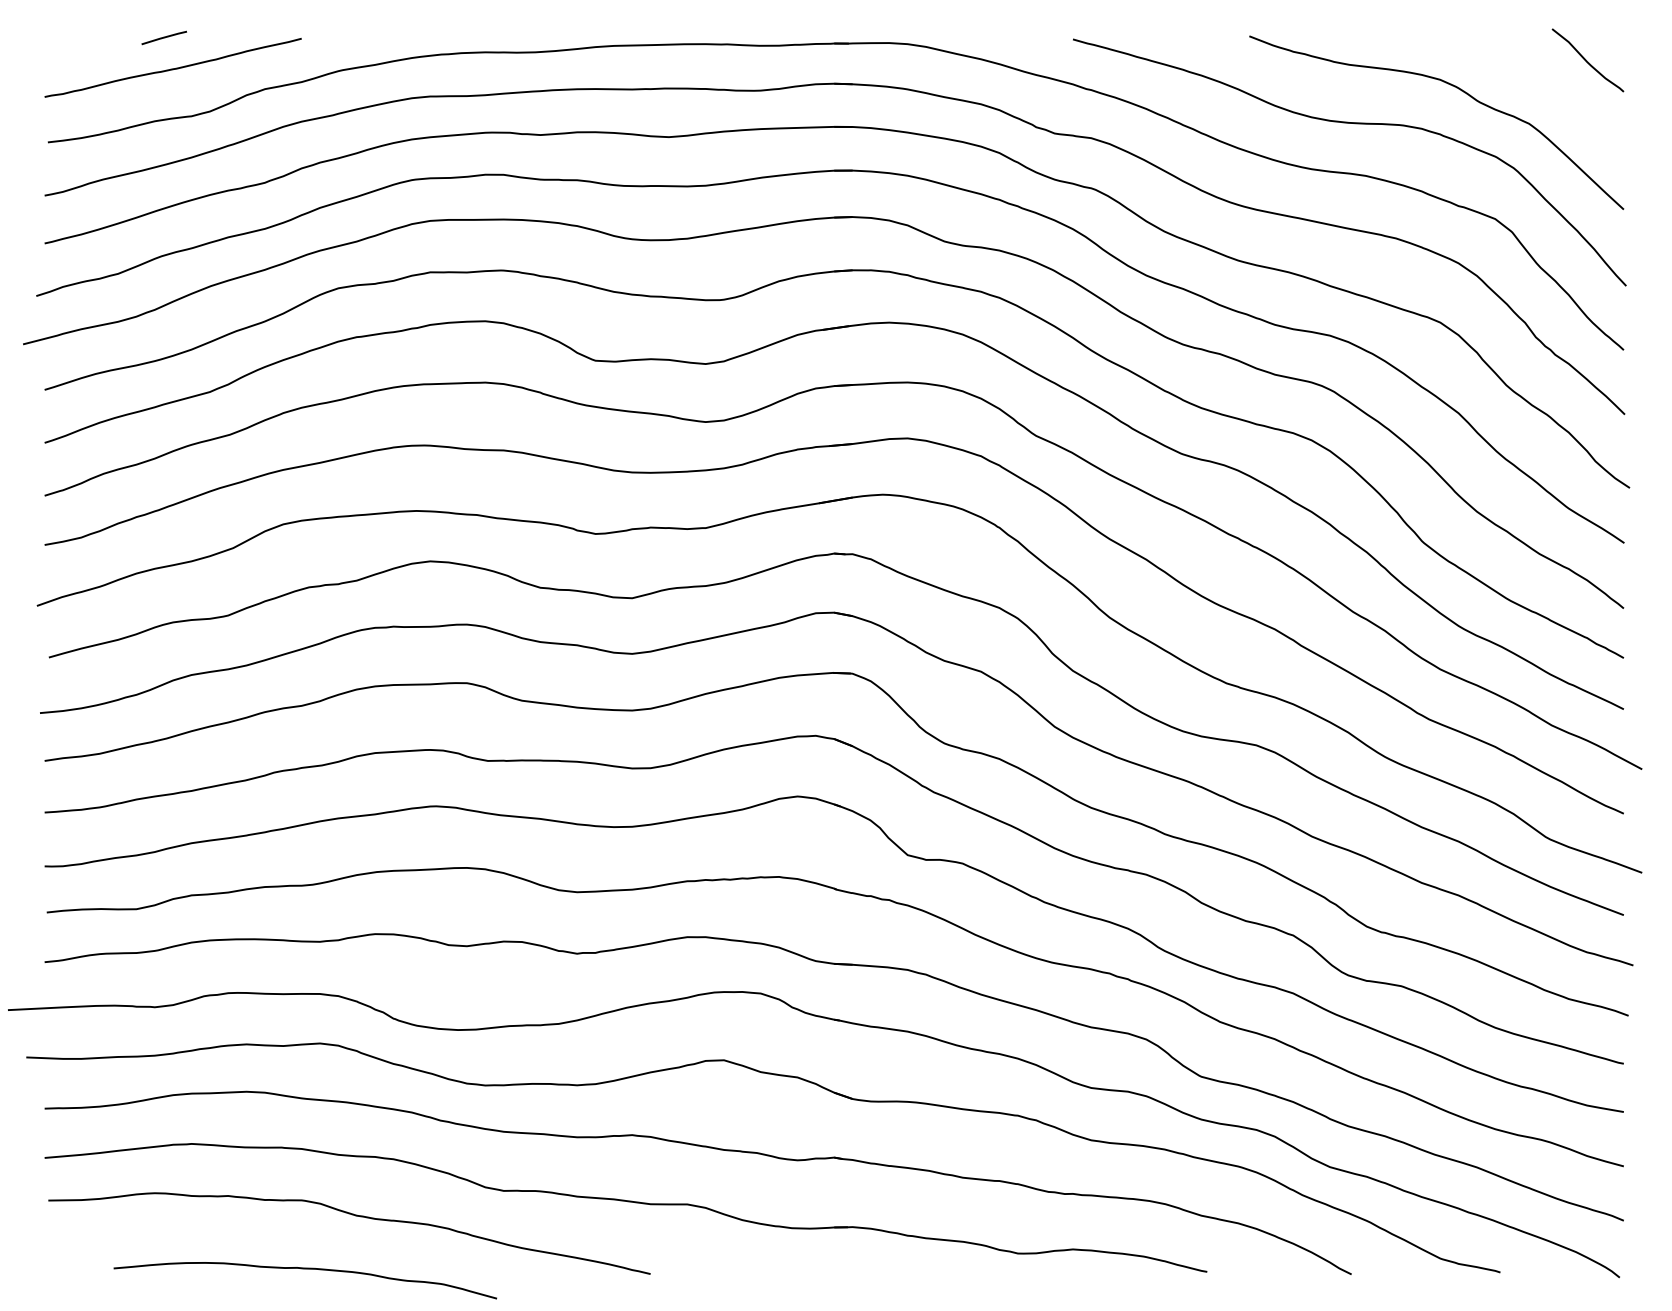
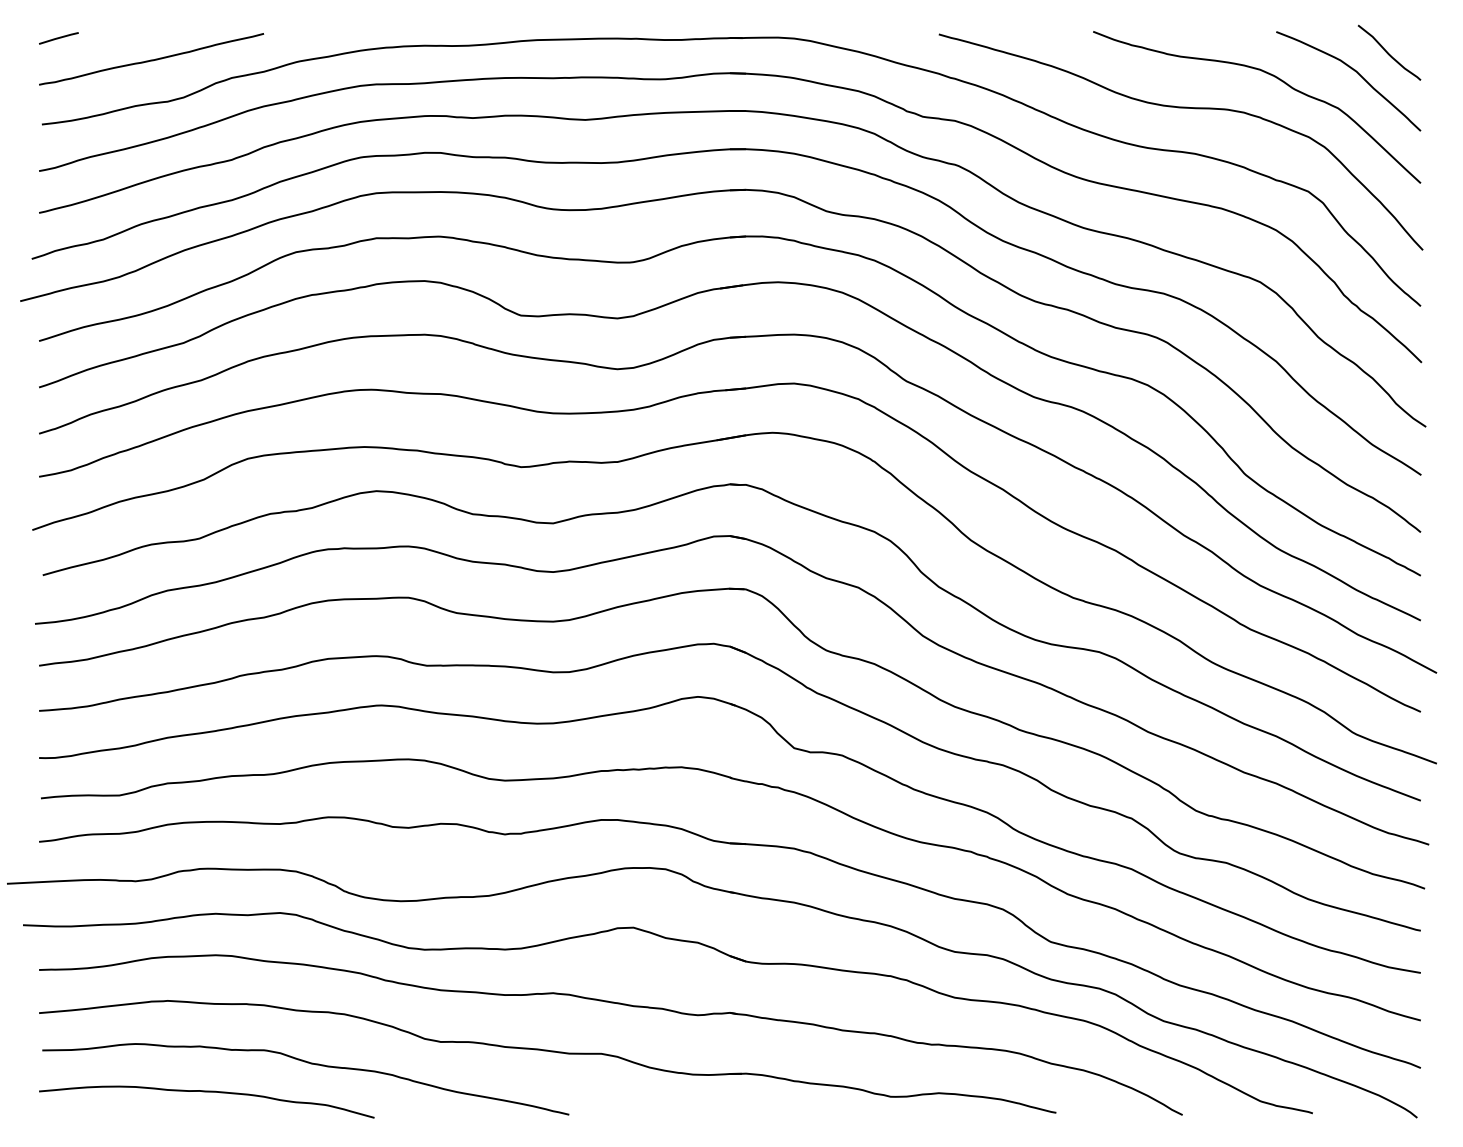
line: (163, 37) -> (58, 38), moved
curve: (1547, 81) -> (1354, 71), added
curve: (305, 1269) -> (206, 1092), moved

